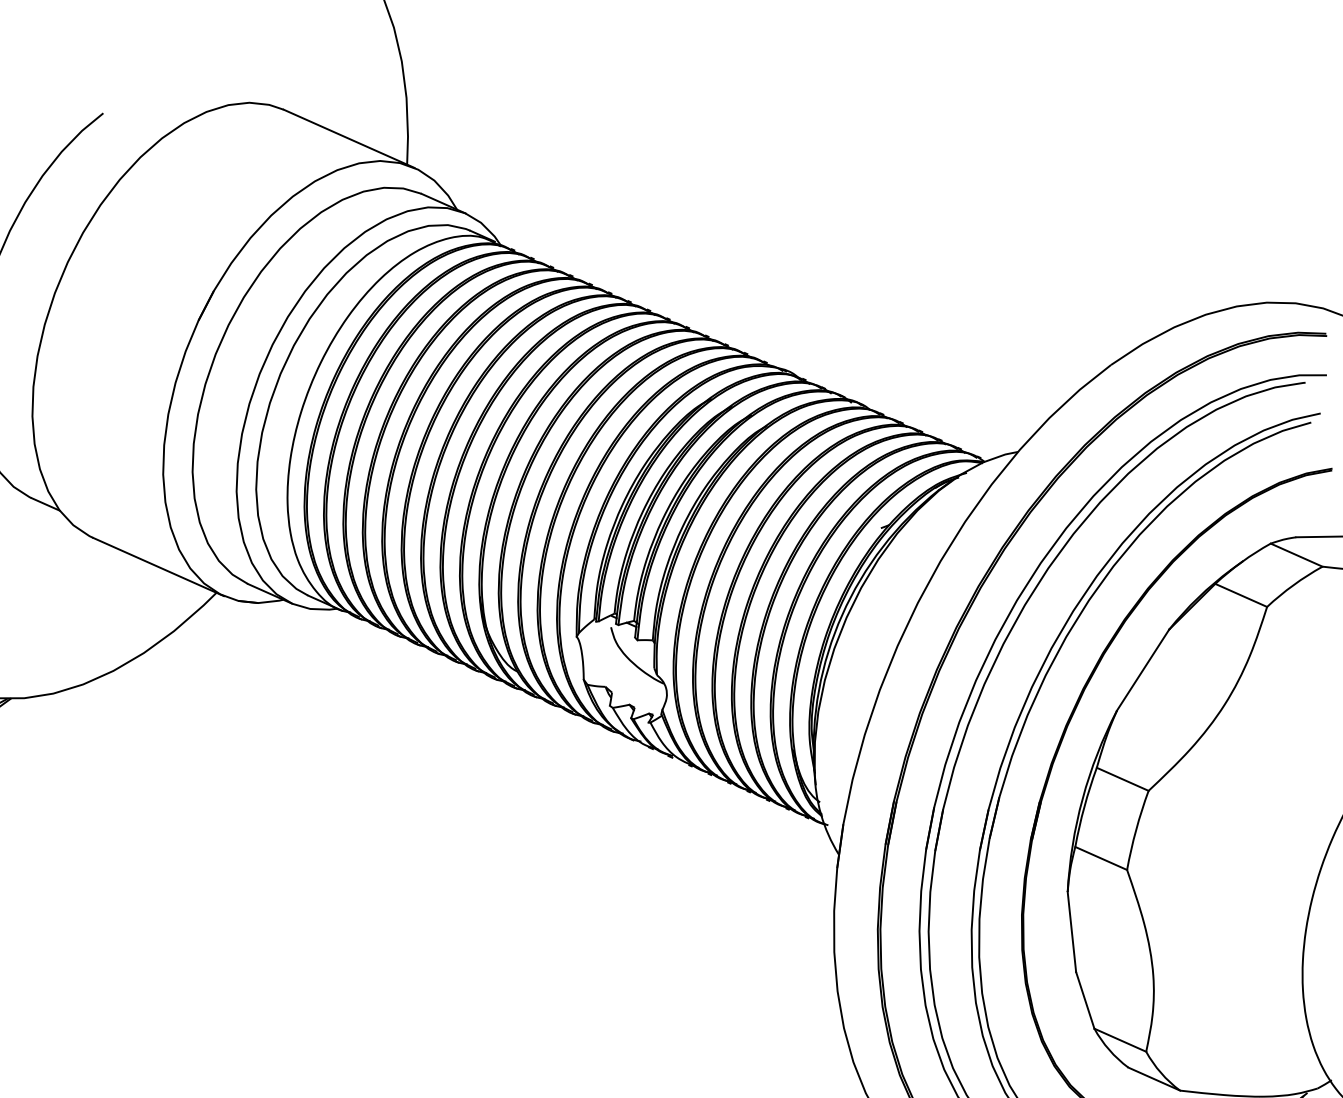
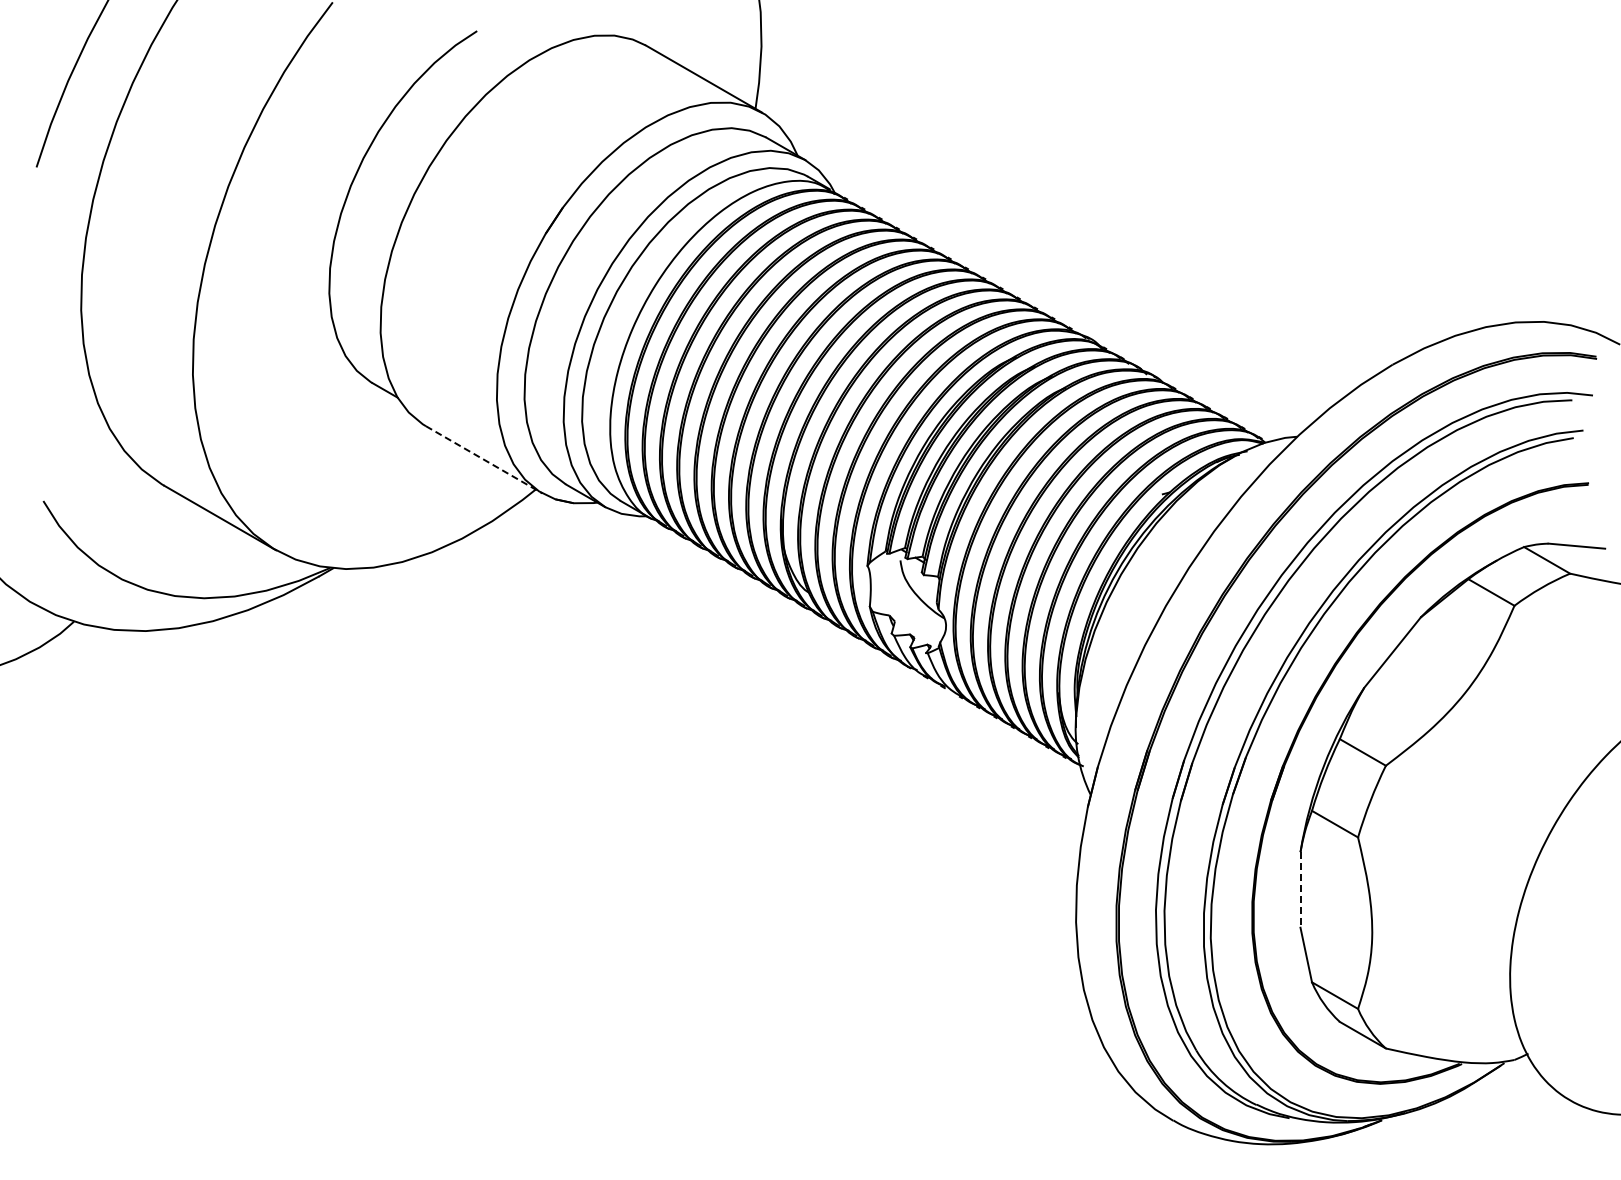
line: (158, 567) -> (484, 460), solid -> dashed
line: (1071, 931) -> (1300, 889), solid -> dashed

